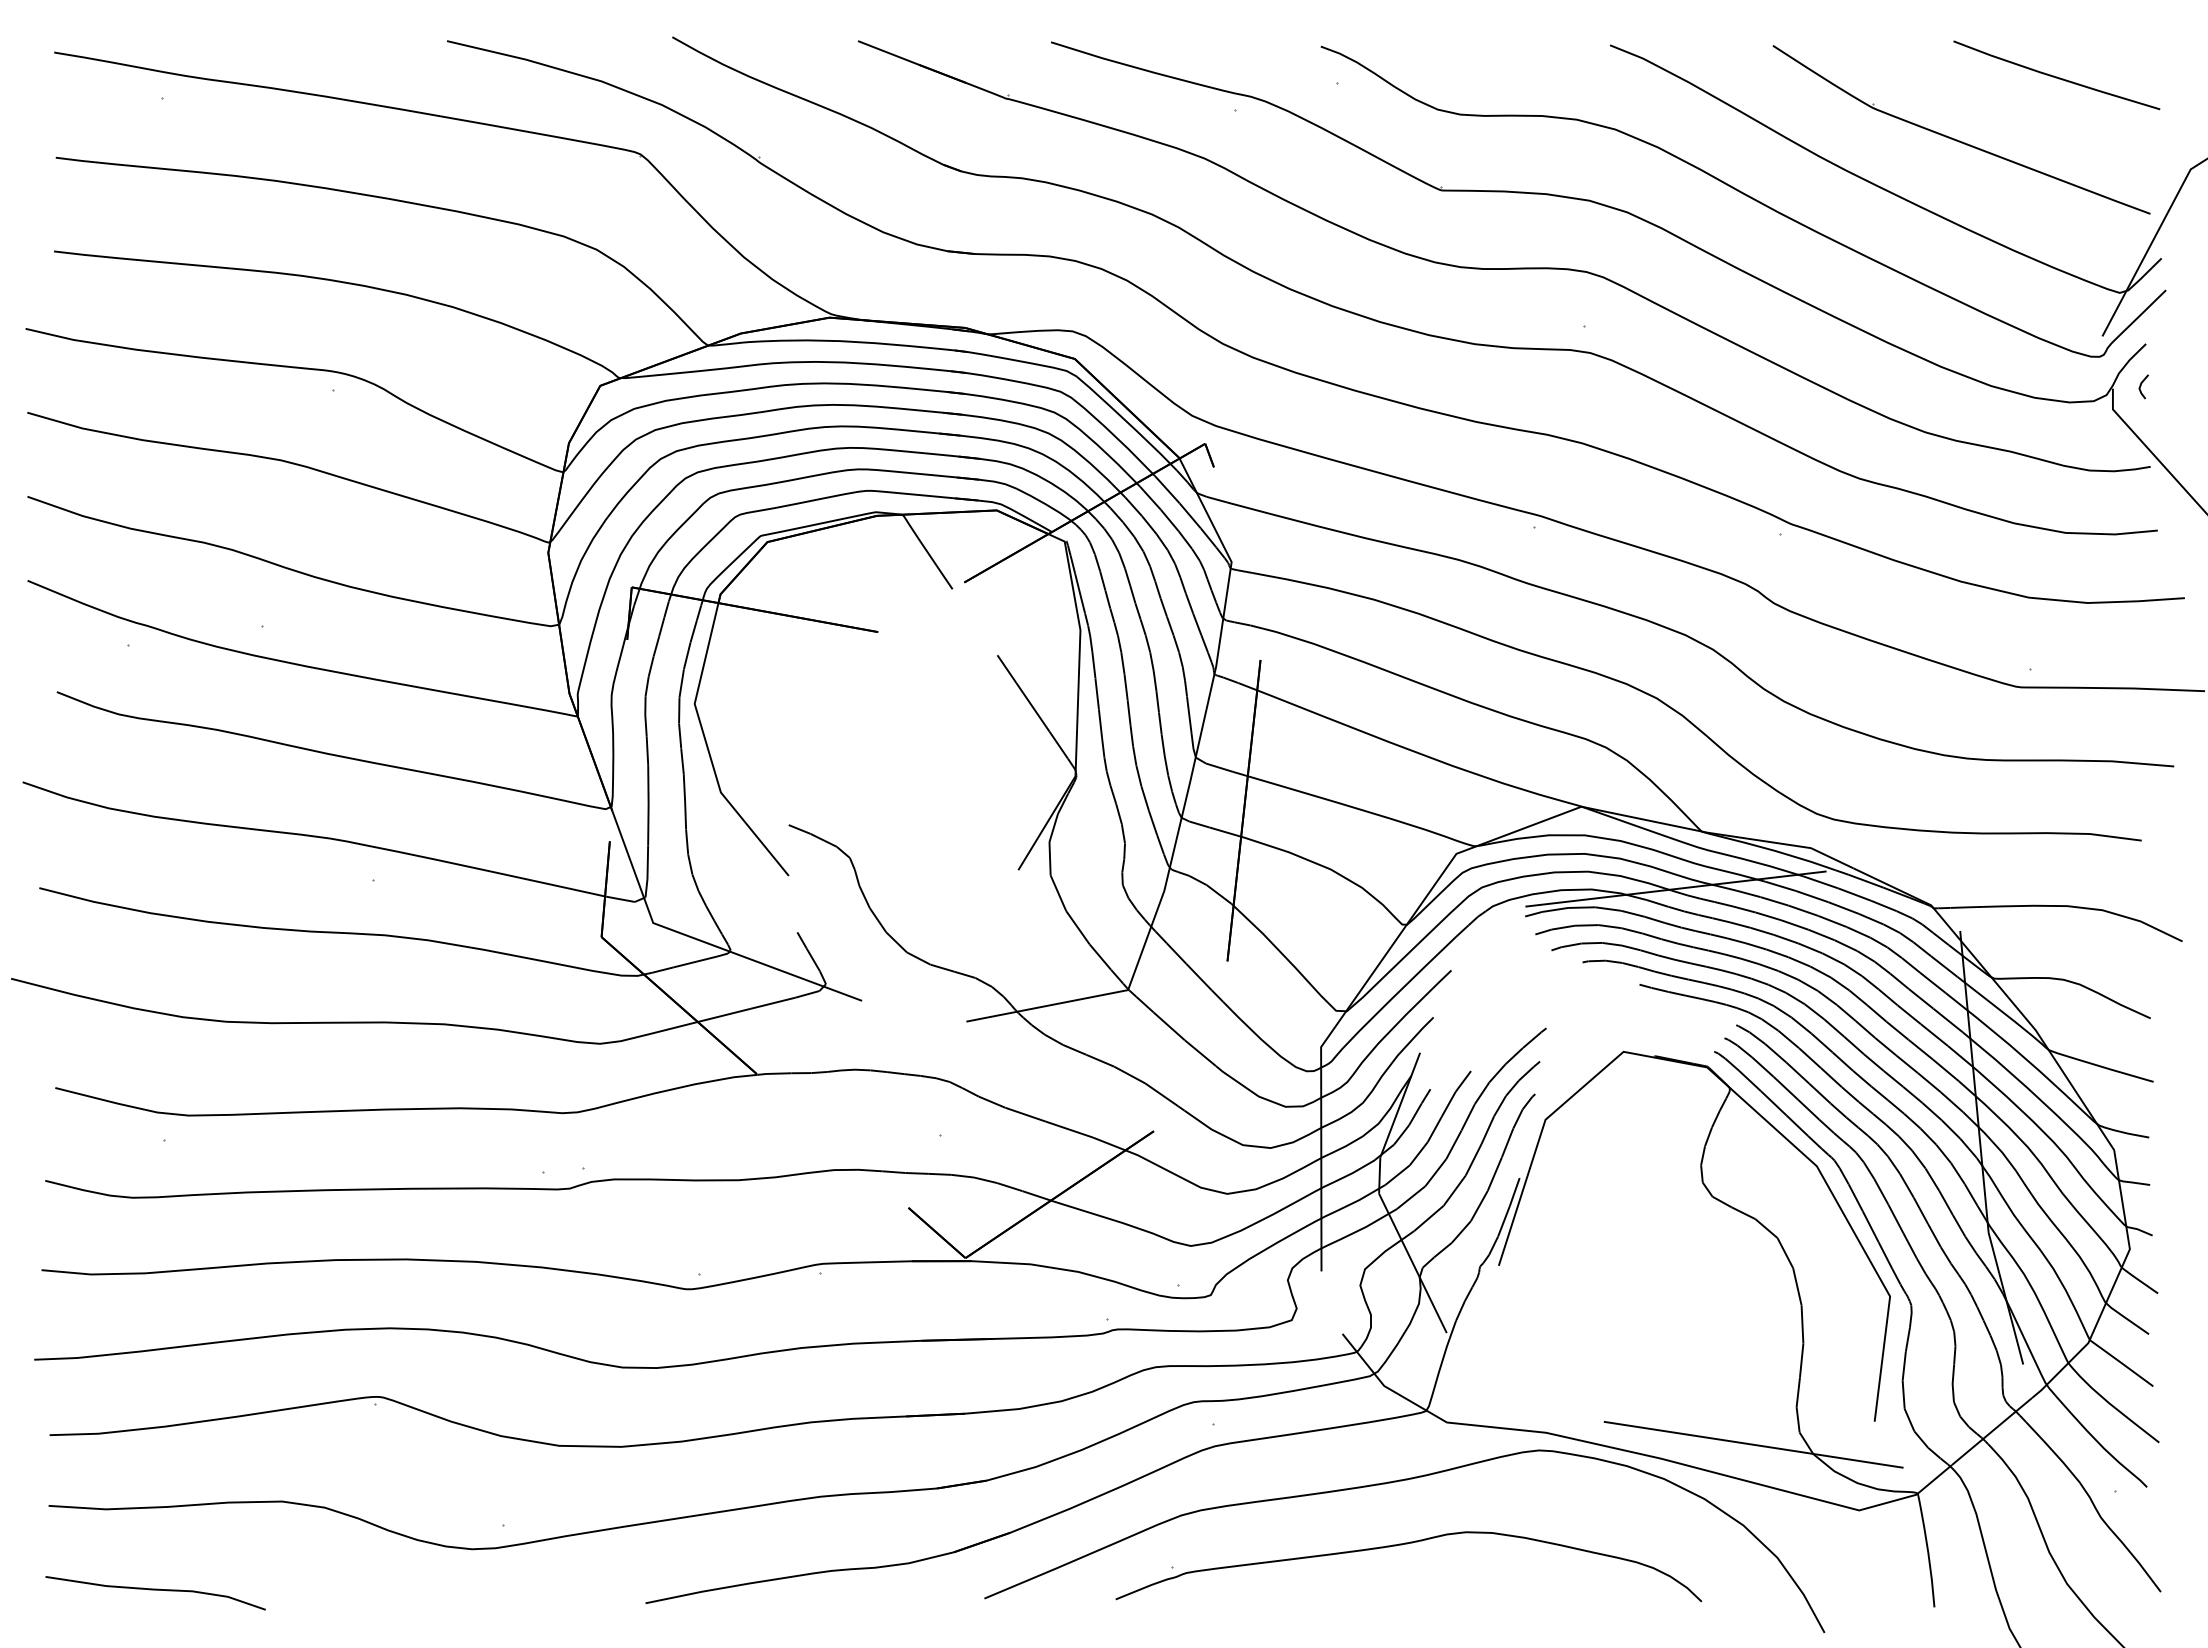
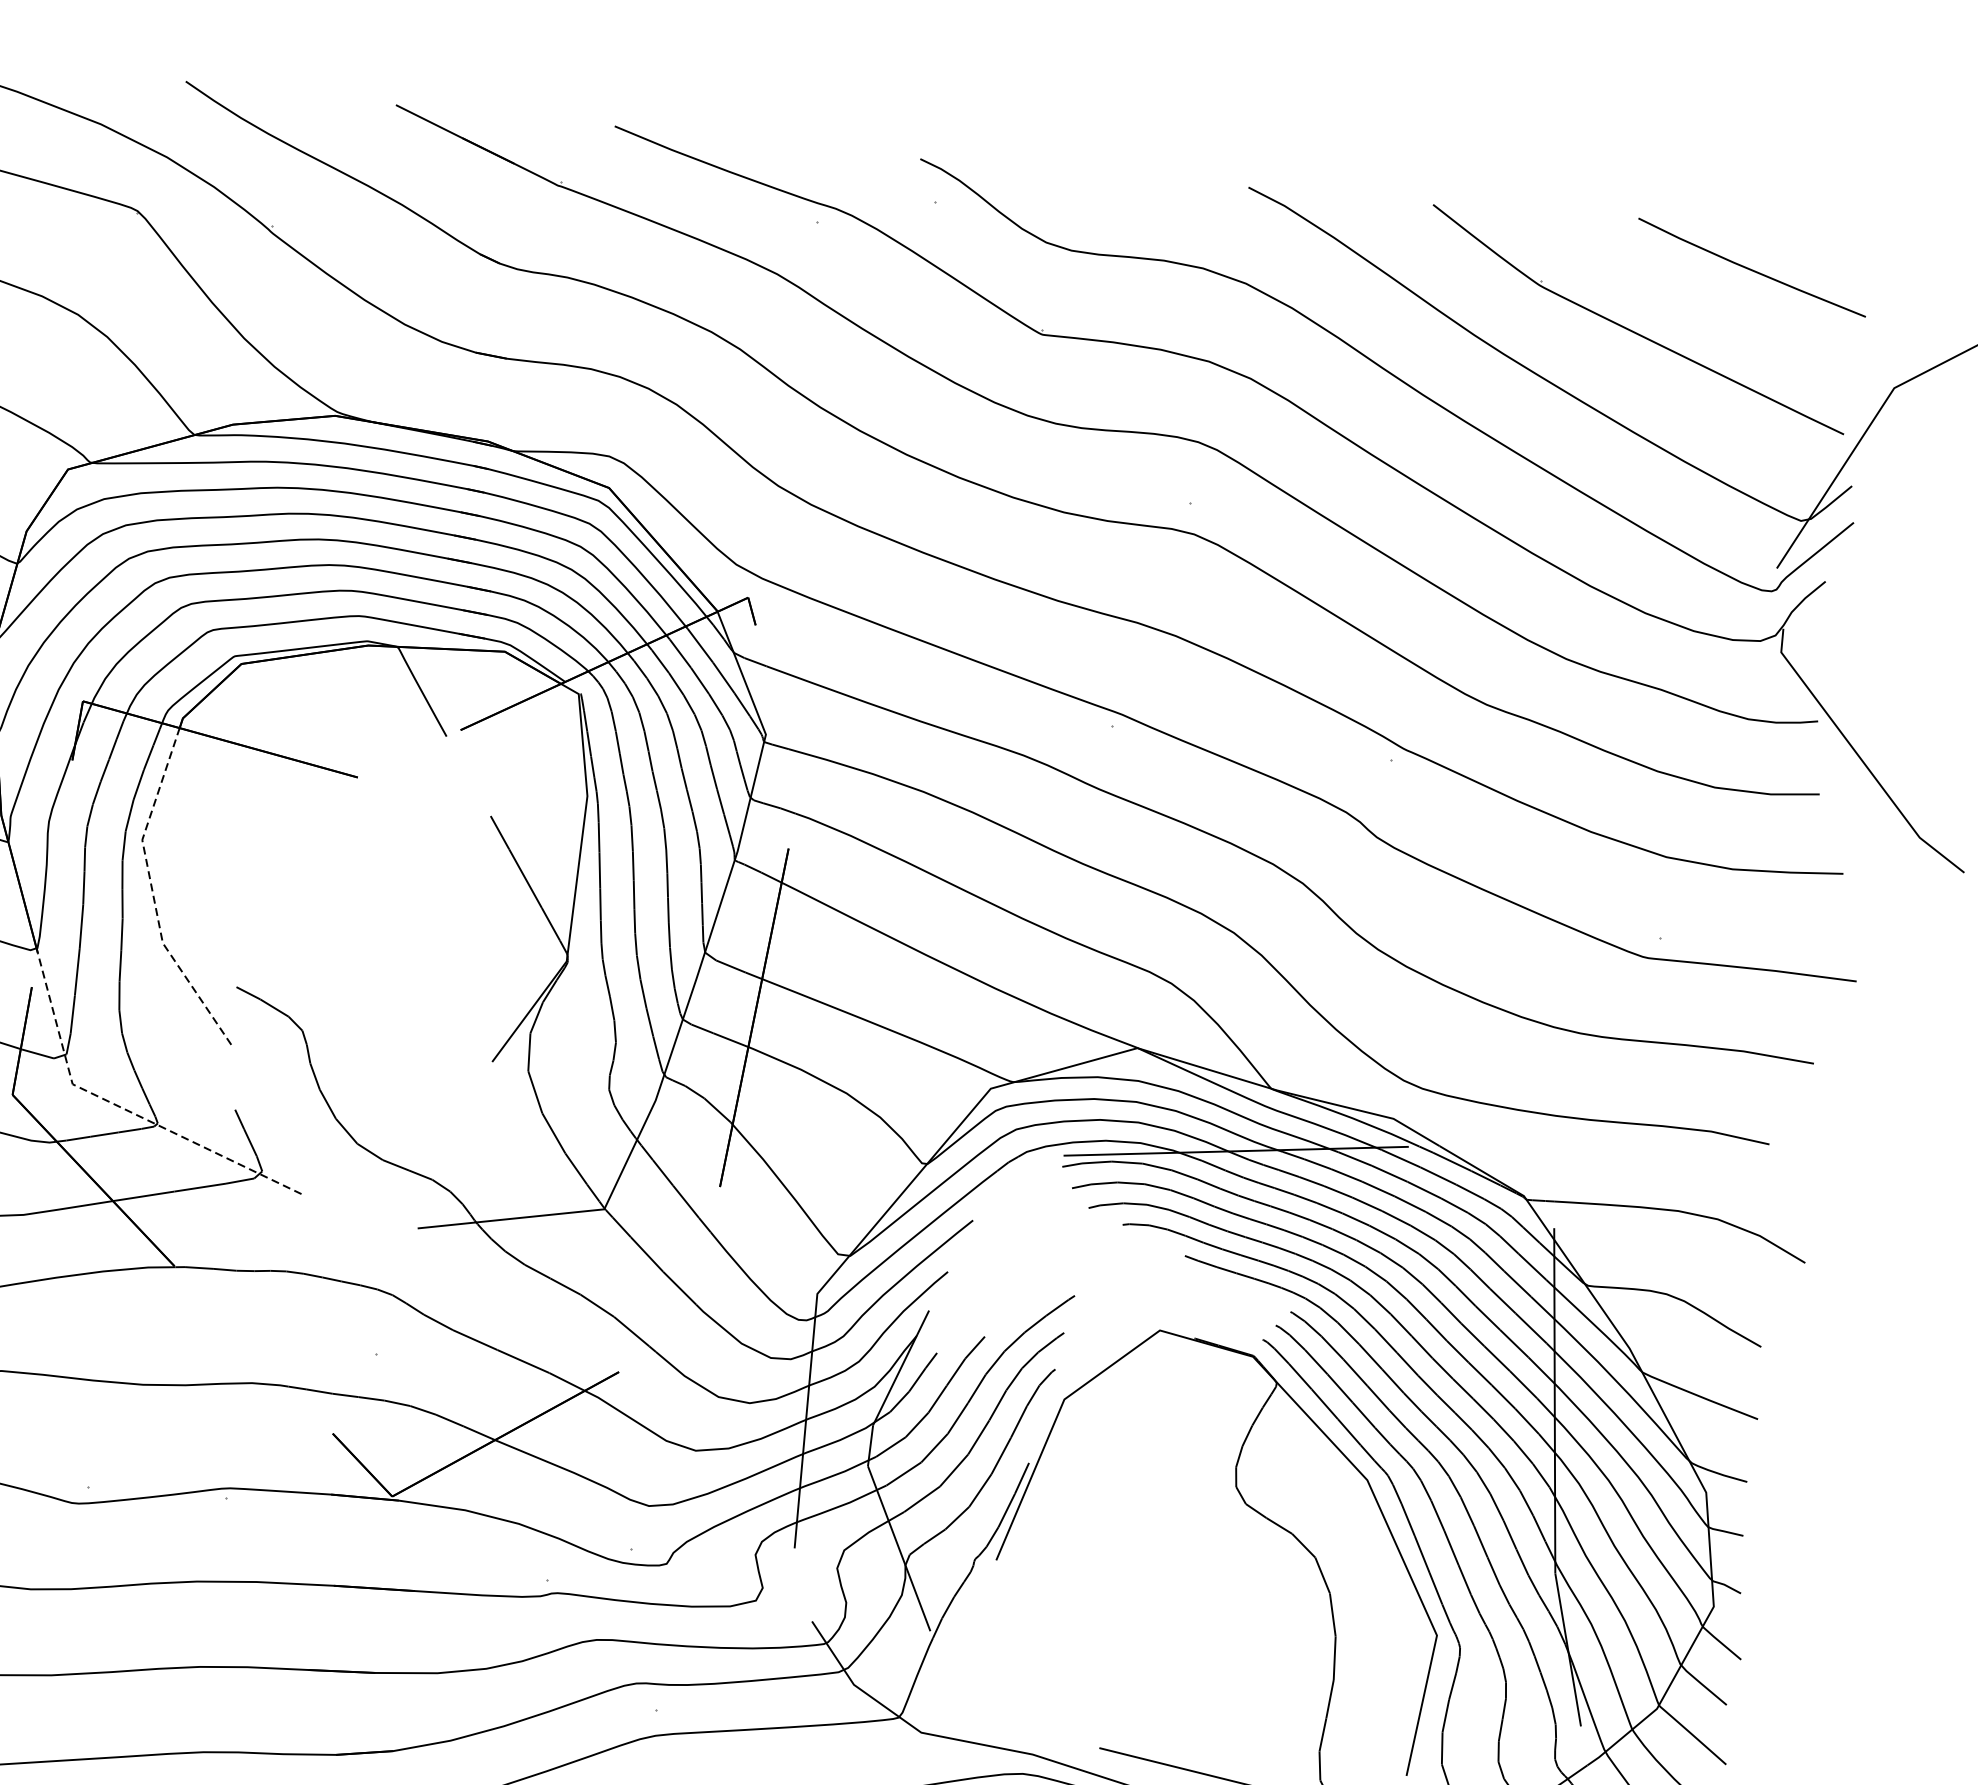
line: (2141, 386) -> (1816, 629), removed
line: (708, 749) -> (153, 893), solid -> dashed
line: (701, 940) -> (125, 1109), solid -> dashed

